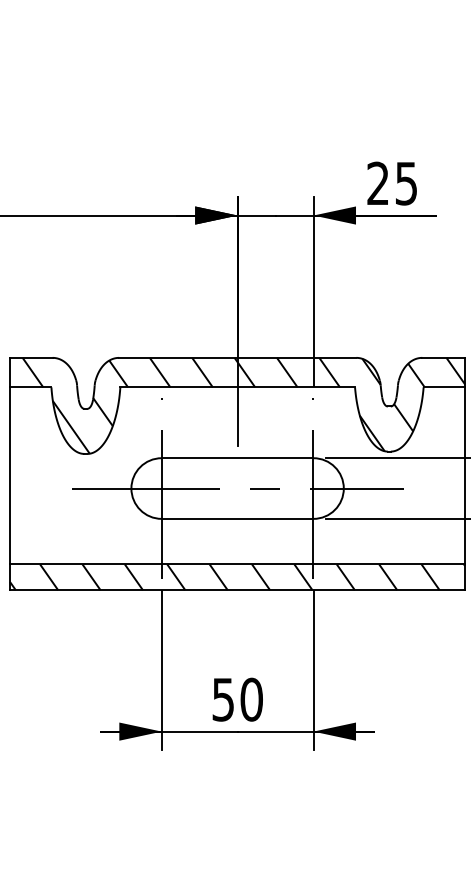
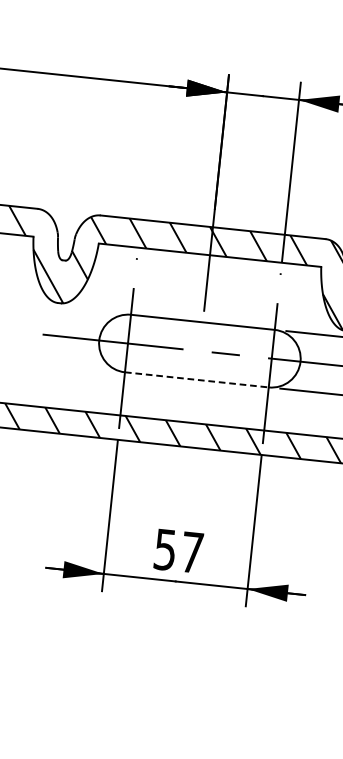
line: (237, 518) -> (196, 379), solid -> dashed
text: (251, 699) -> (192, 552), 50 -> 57

